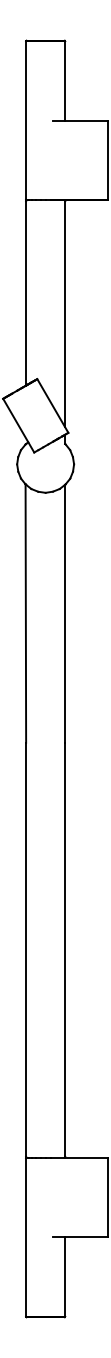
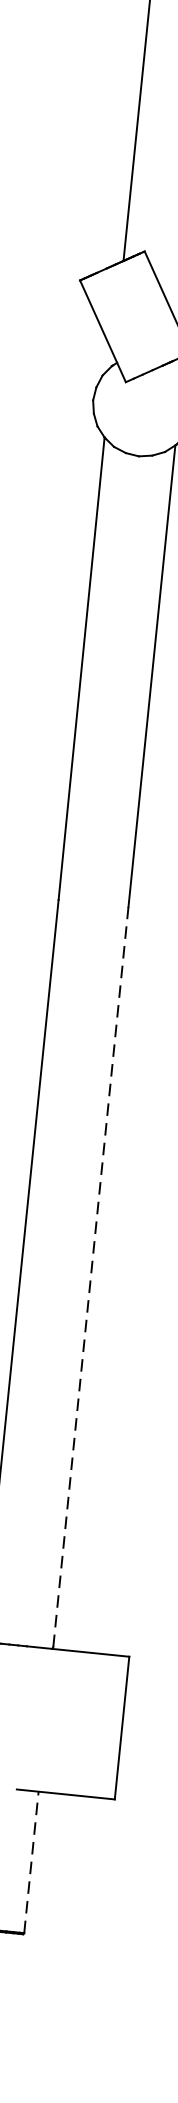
line: (65, 949) -> (91, 1276), solid -> dashed
line: (65, 1277) -> (31, 1863), solid -> dashed

